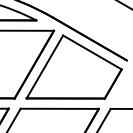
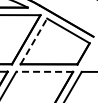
line: (45, 67) -> (34, 41), solid -> dashed
line: (59, 108) -> (44, 71), solid -> dashed

